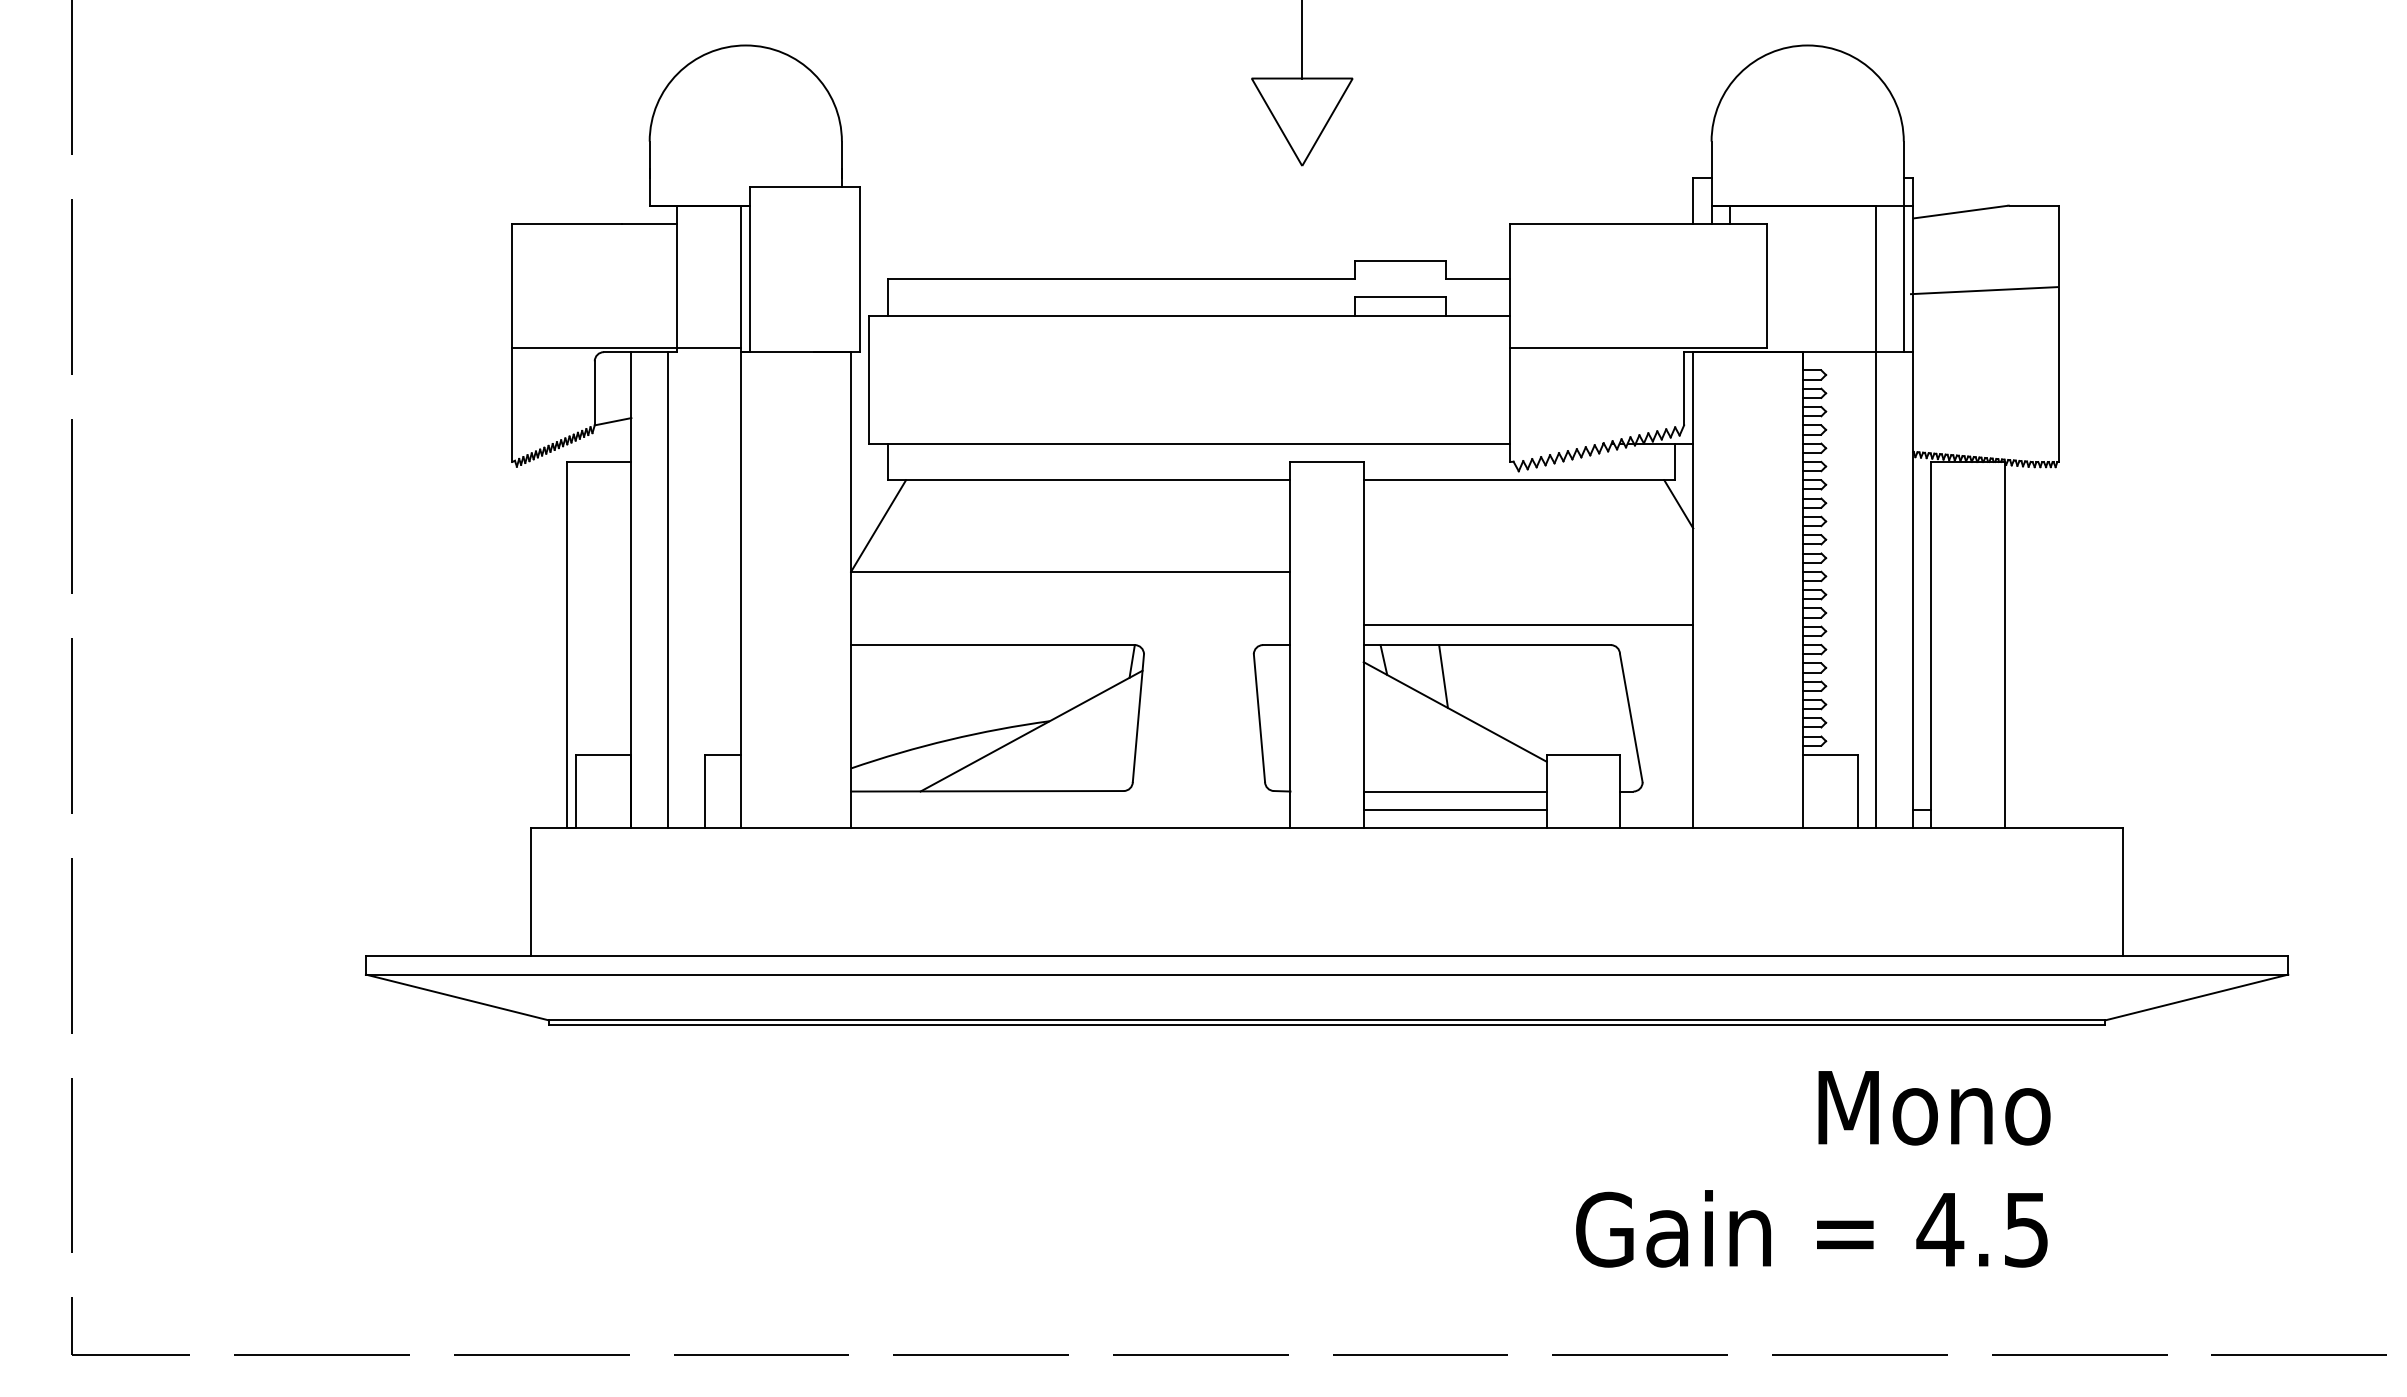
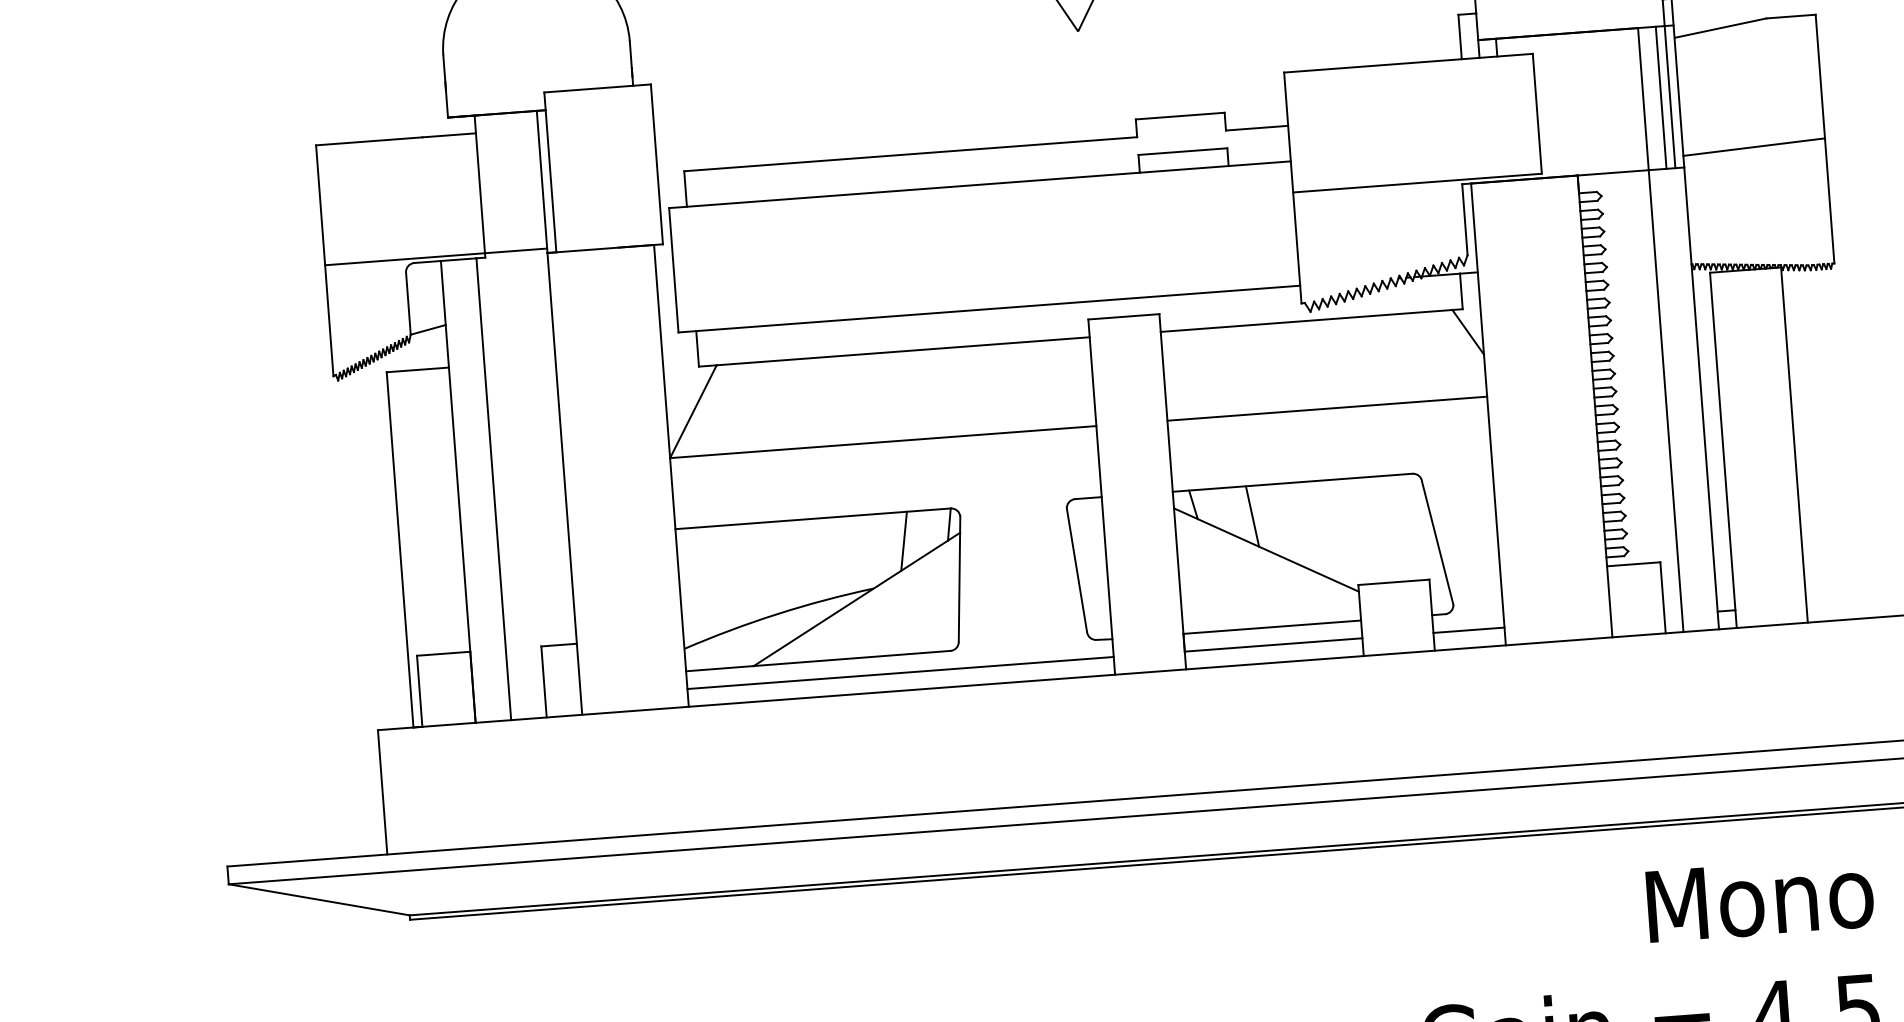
line: (1894, 278) -> (1660, 97), added
line: (1983, 290) -> (1753, 147), moved
line: (1528, 624) -> (1327, 408), moved
line: (1084, 675) -> (904, 541), added
line: (1070, 809) -> (900, 672), added
line: (1656, 809) -> (1468, 629), added

